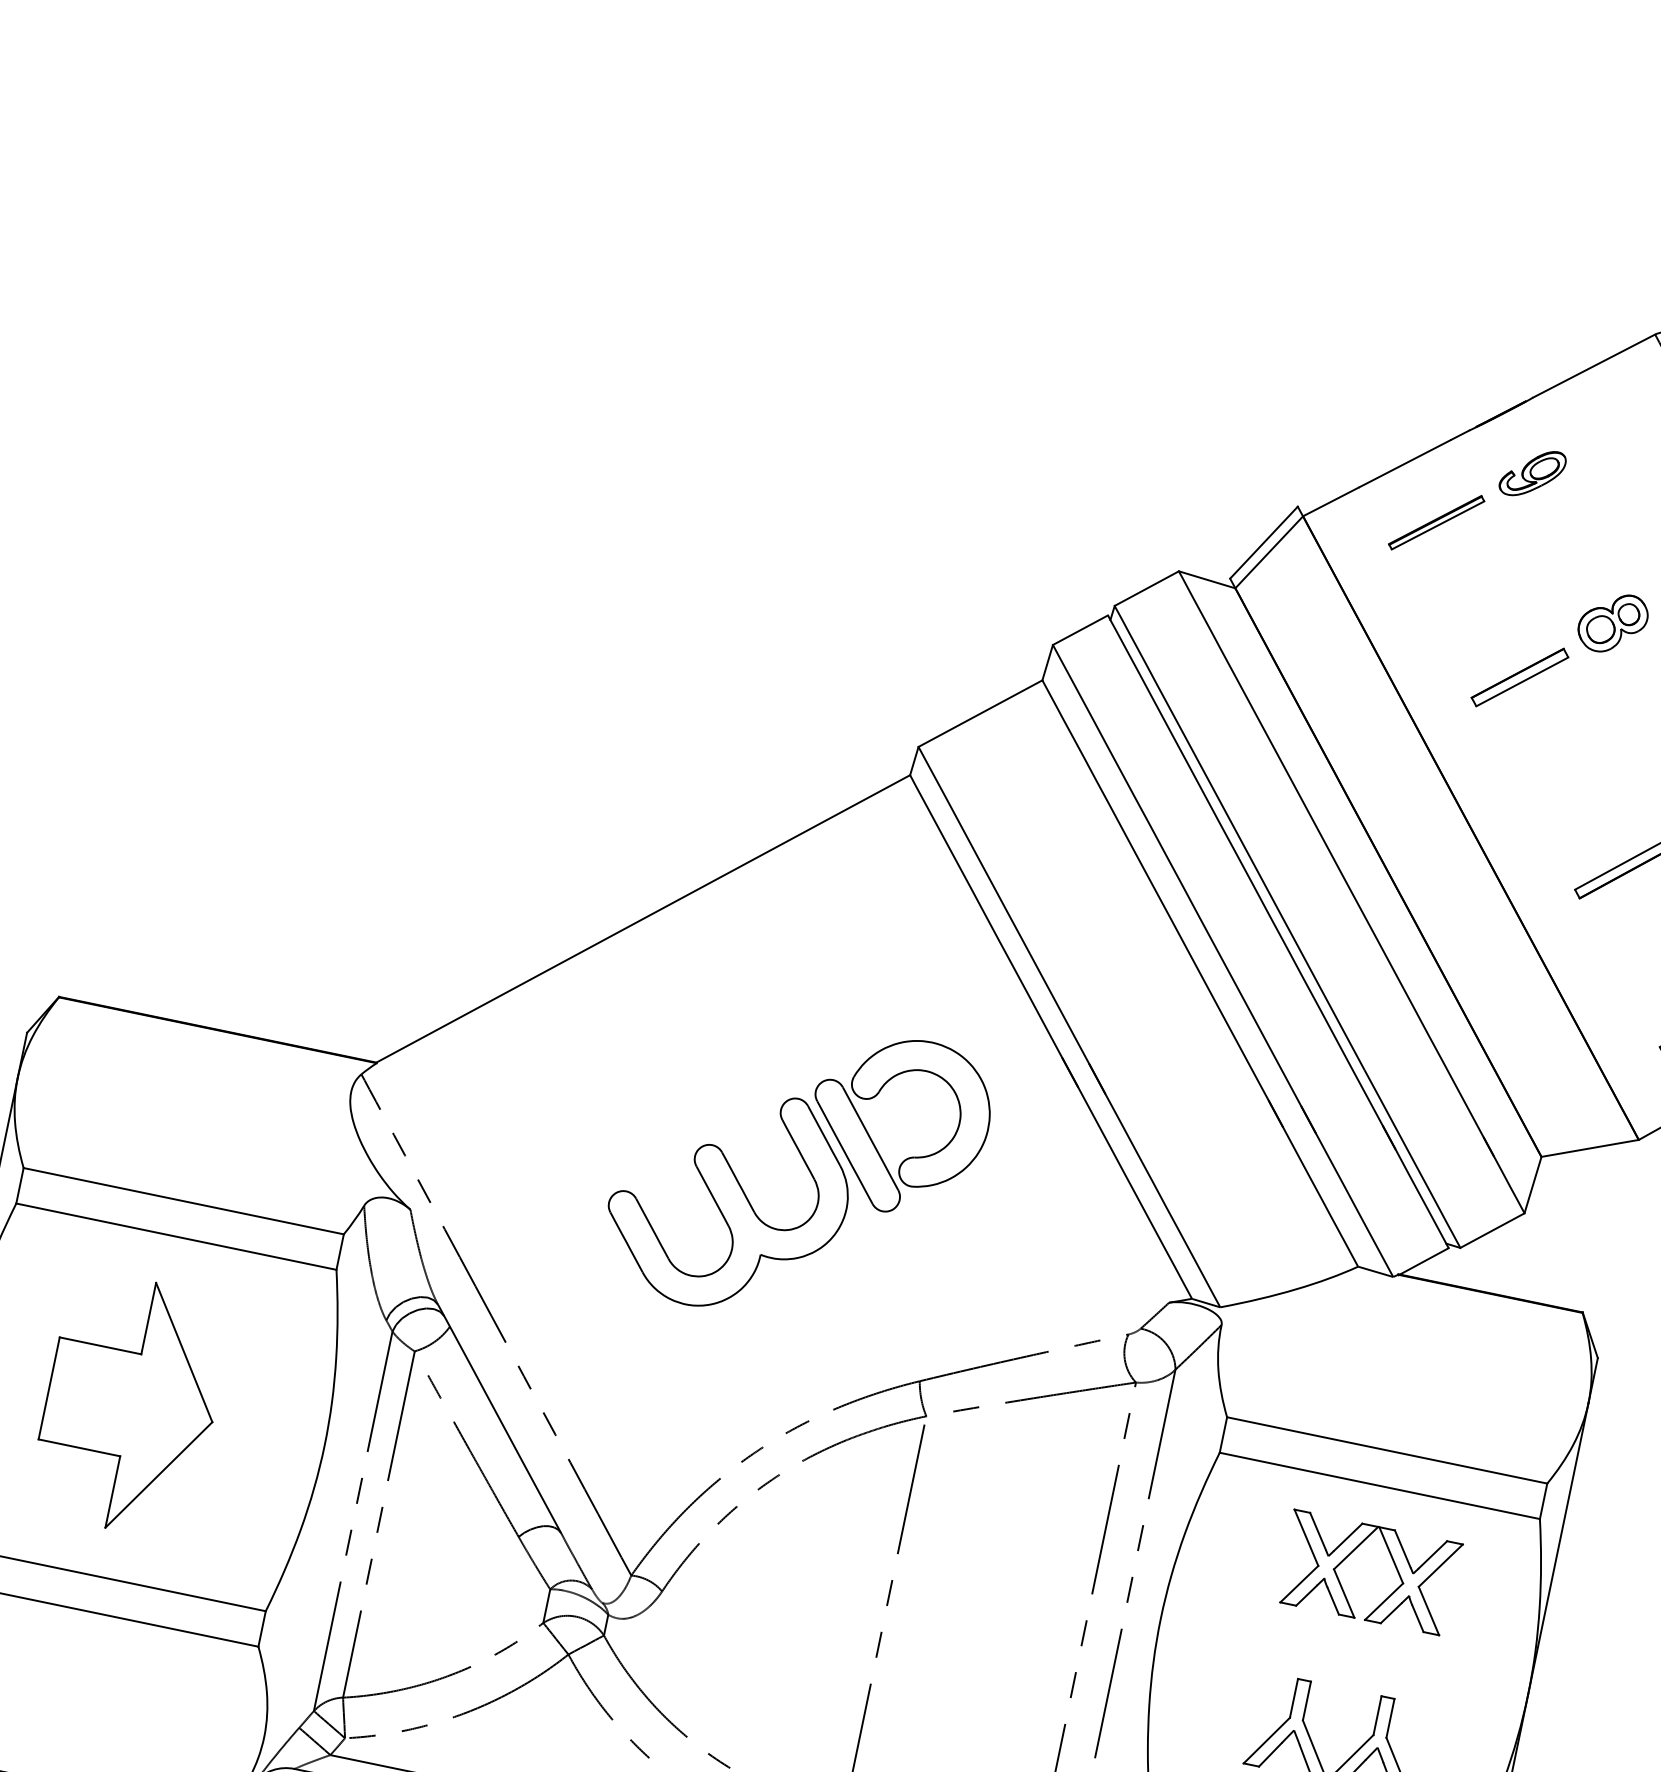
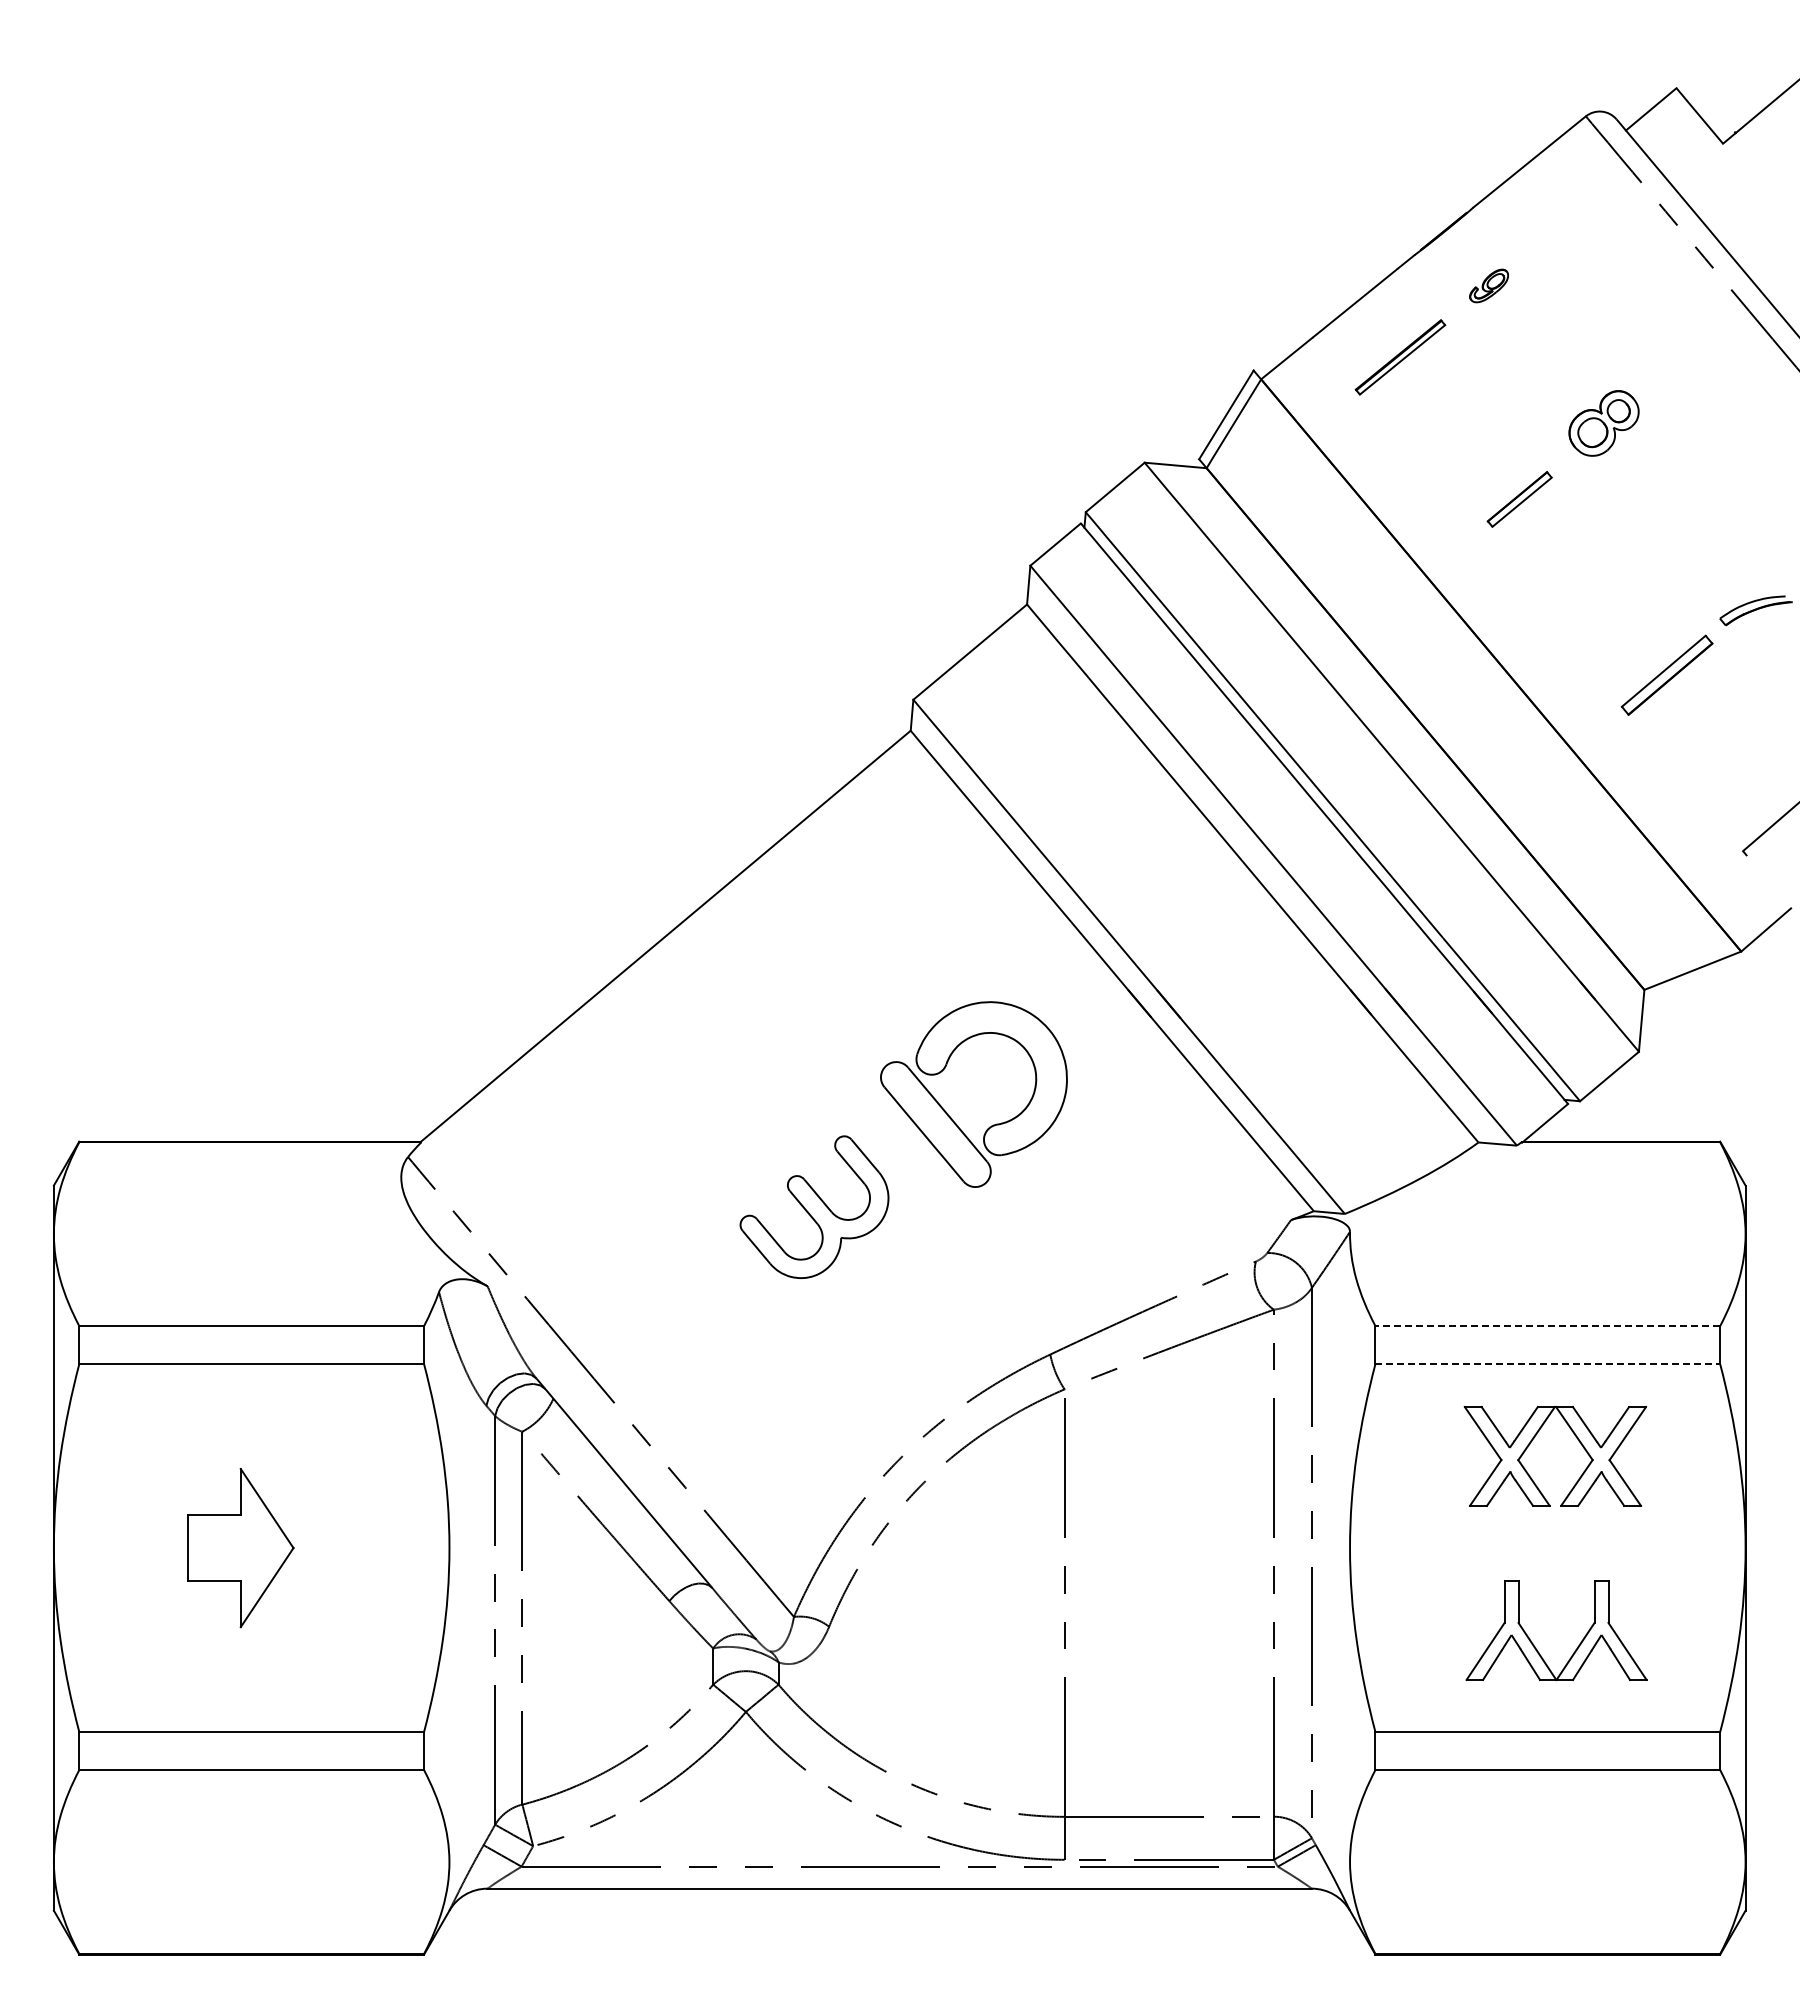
part: (1532, 472) -> (1488, 285), size x0.6
part: (1519, 677) -> (1519, 499), size x0.7
part: (729, 1199) -> (814, 1207), size x0.6
part: (130, 1404) -> (240, 1547), size x0.6
line: (1386, 1450) -> (1547, 1326), solid -> dashed
line: (1380, 1486) -> (1548, 1364), solid -> dashed

